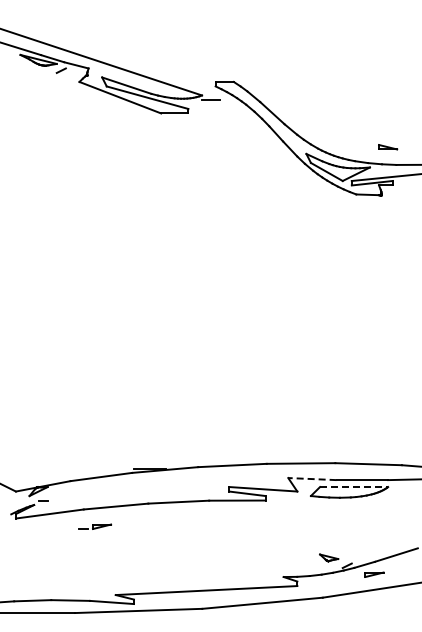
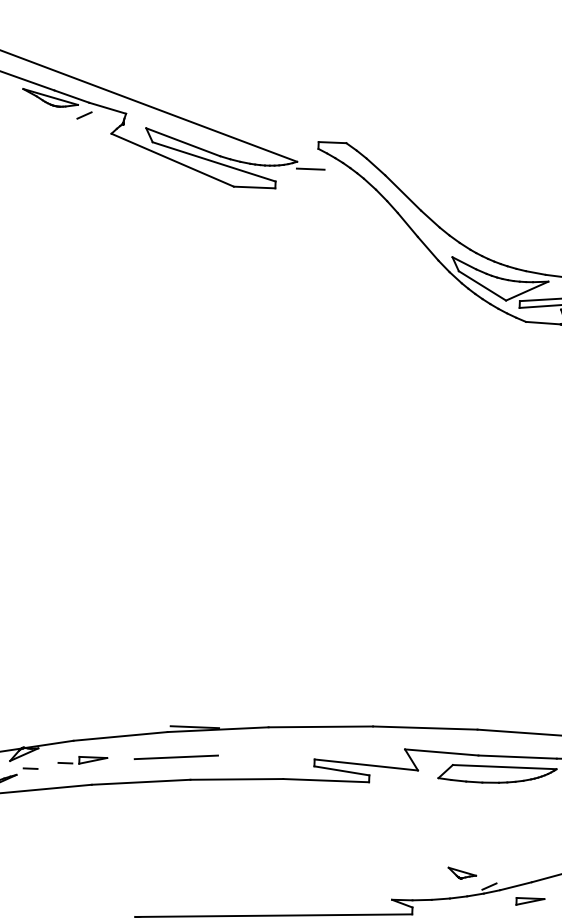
line: (311, 479) -> (440, 753), dashed -> solid
line: (354, 487) -> (505, 767), dashed -> solid
line: (138, 489) -> (176, 757), added
part: (94, 526) -> (81, 759), moved

